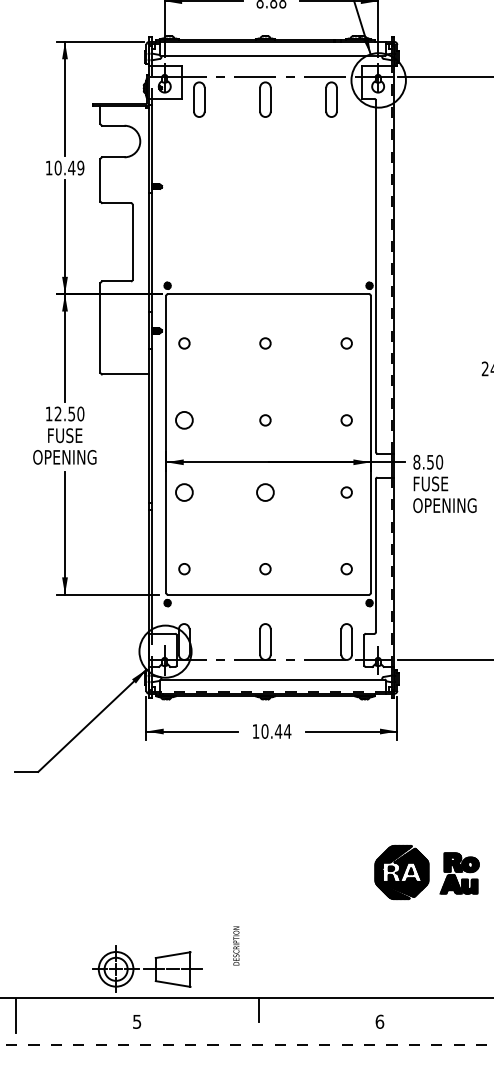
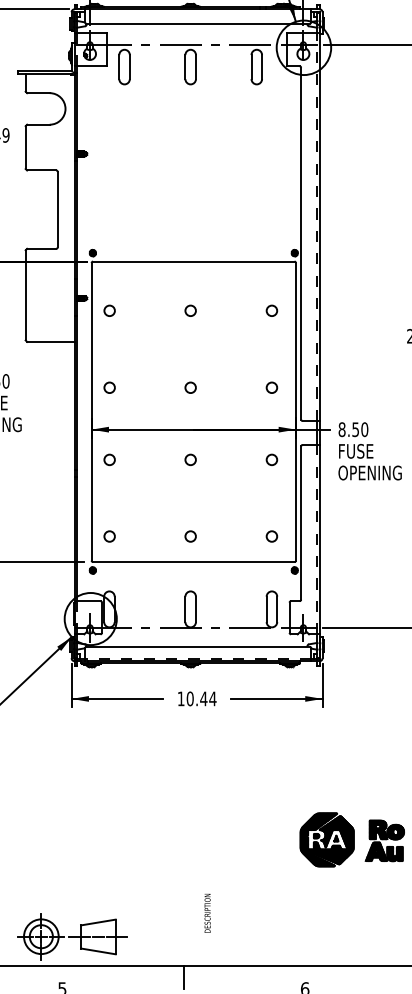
circle: (184, 420) -> (109, 387), size x0.62
circle: (184, 492) -> (109, 459), size x0.62
circle: (265, 492) -> (190, 459), size x0.62
text: (236, 945) -> (207, 912), moved

